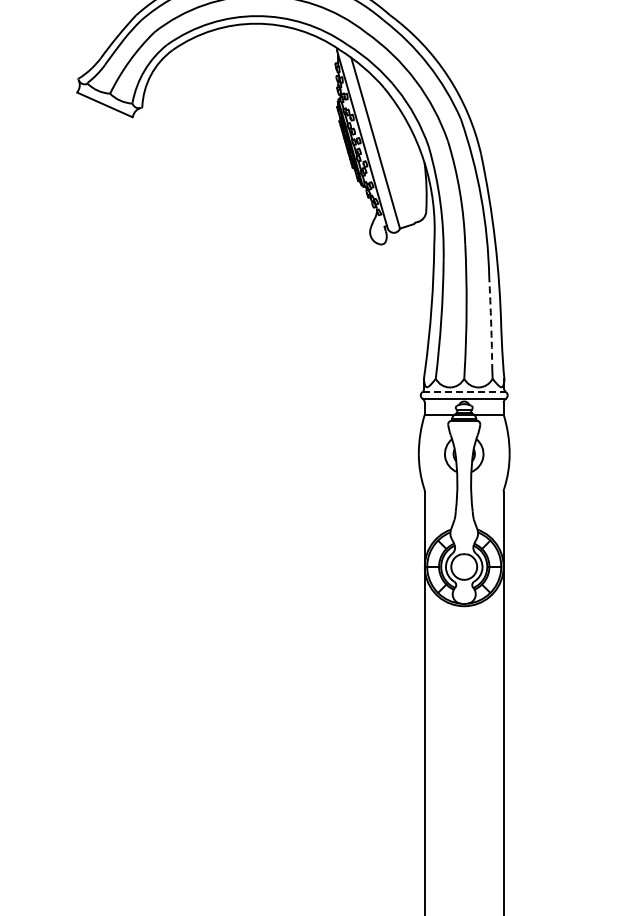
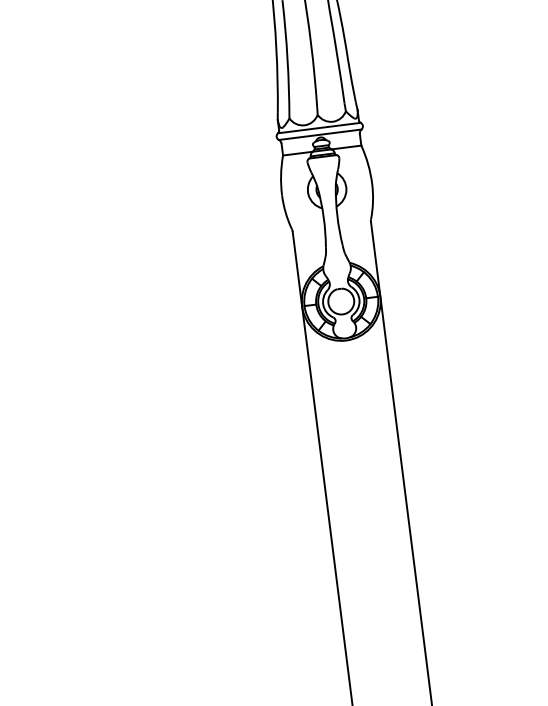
arc: (491, 324) -> (337, 57), dashed -> solid
line: (464, 392) -> (319, 128), dashed -> solid

